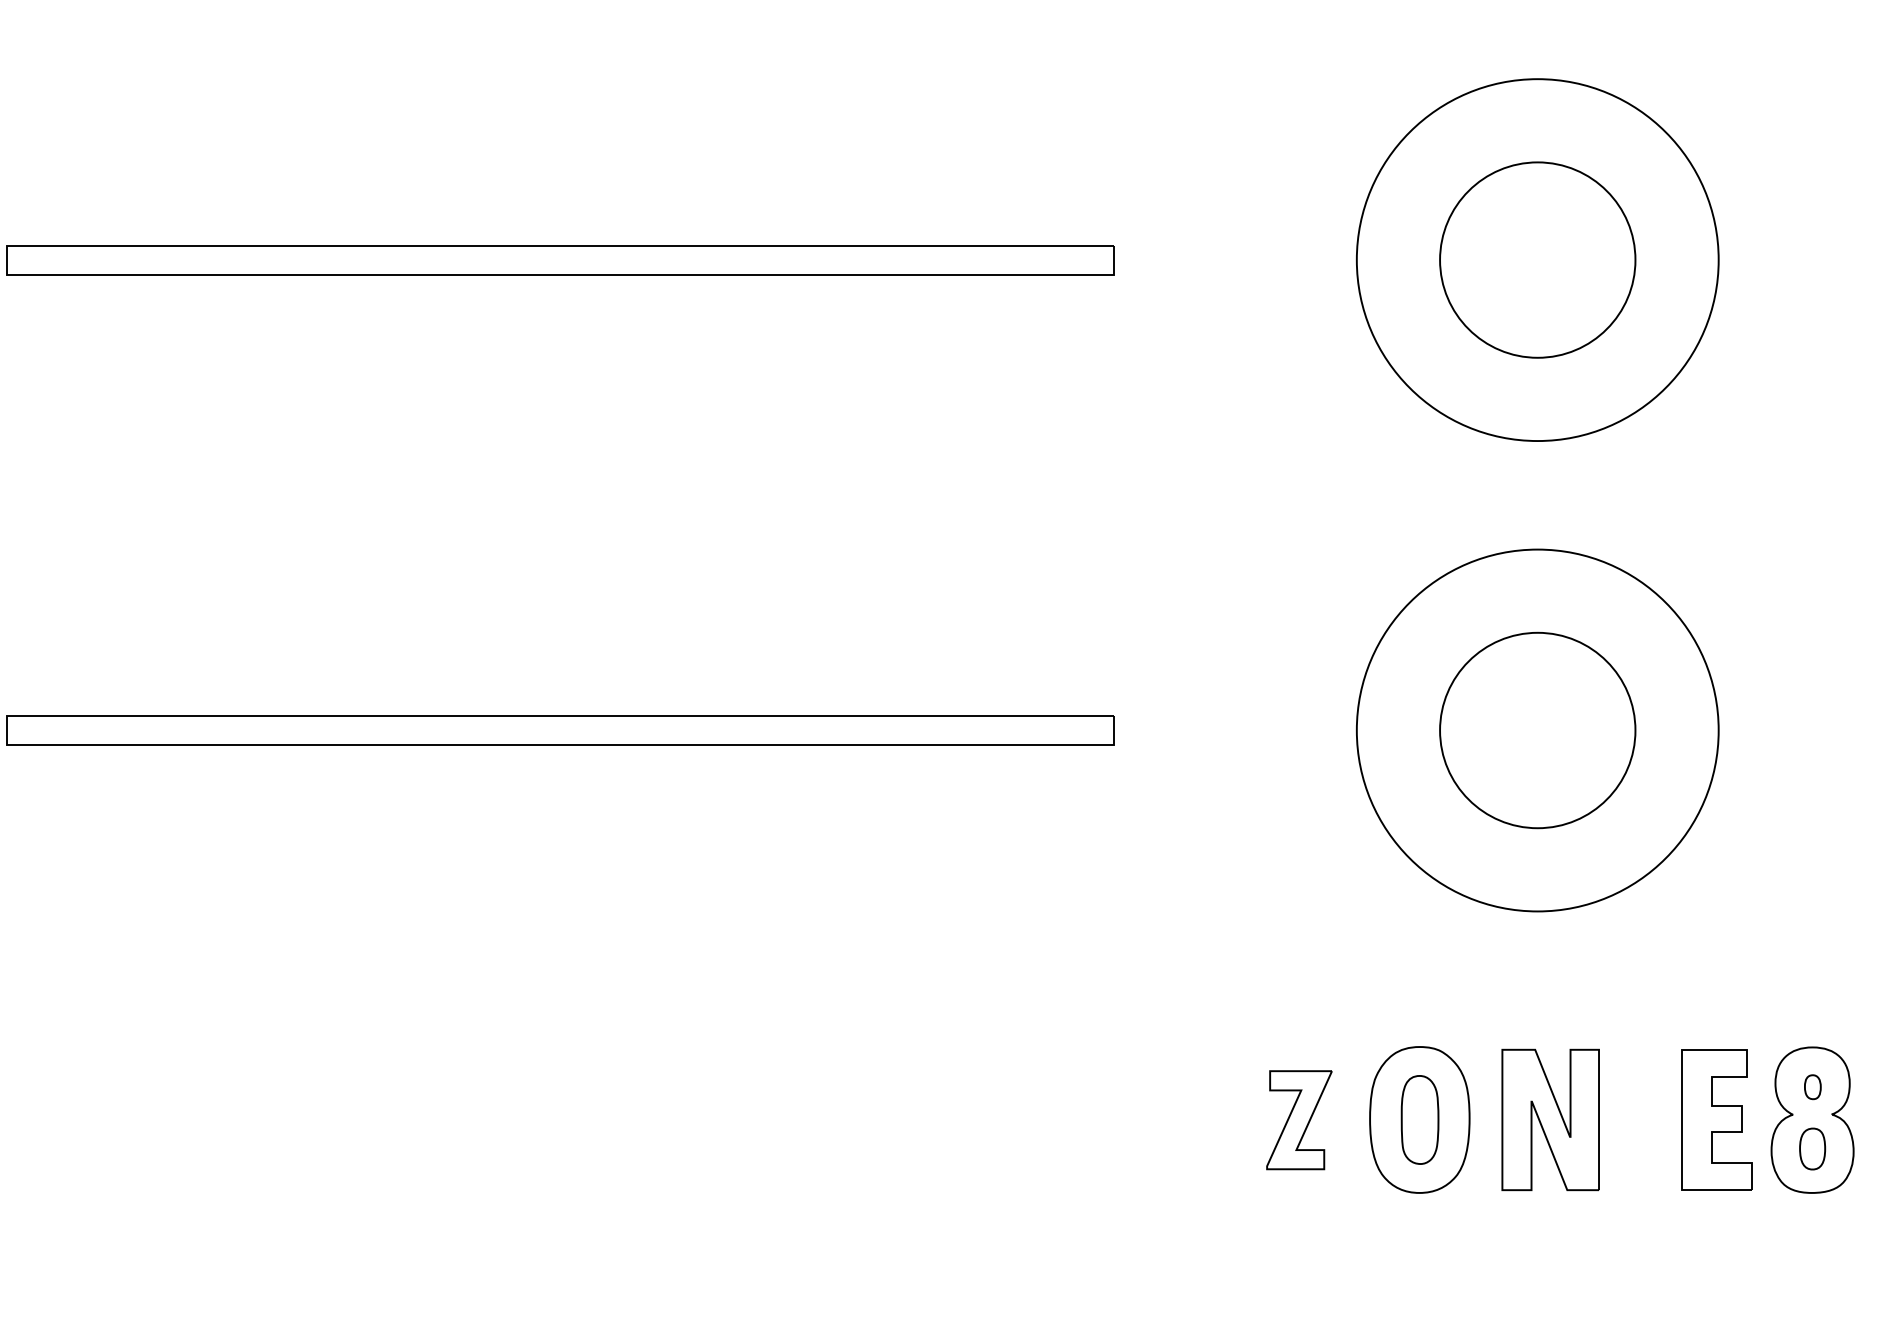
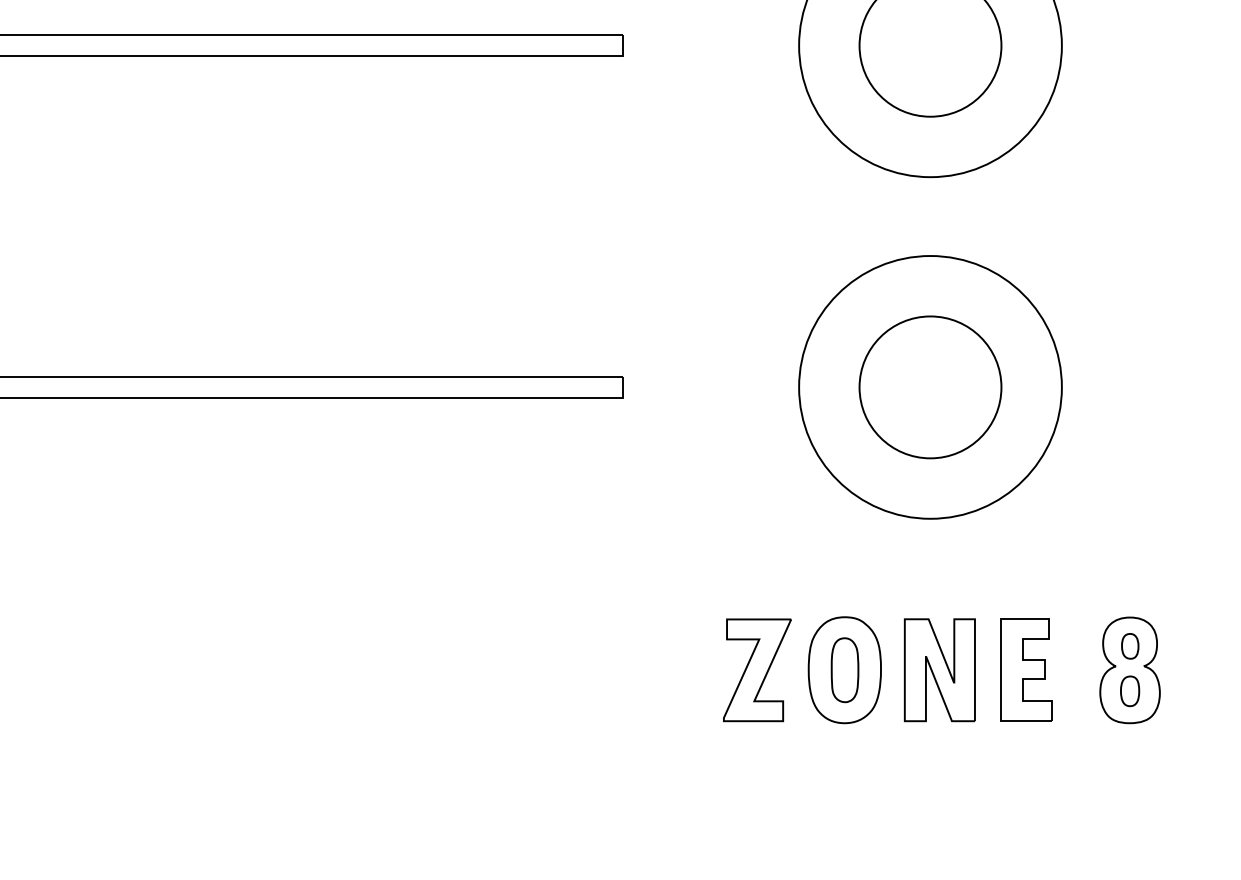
part: (1812, 1087) -> (1130, 646), size x1.43
part: (1716, 1119) -> (1026, 669), moved
part: (1299, 1120) -> (757, 670), size x1.43

